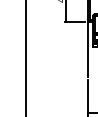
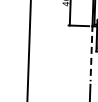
line: (88, 49) -> (91, 53), solid -> dashed

